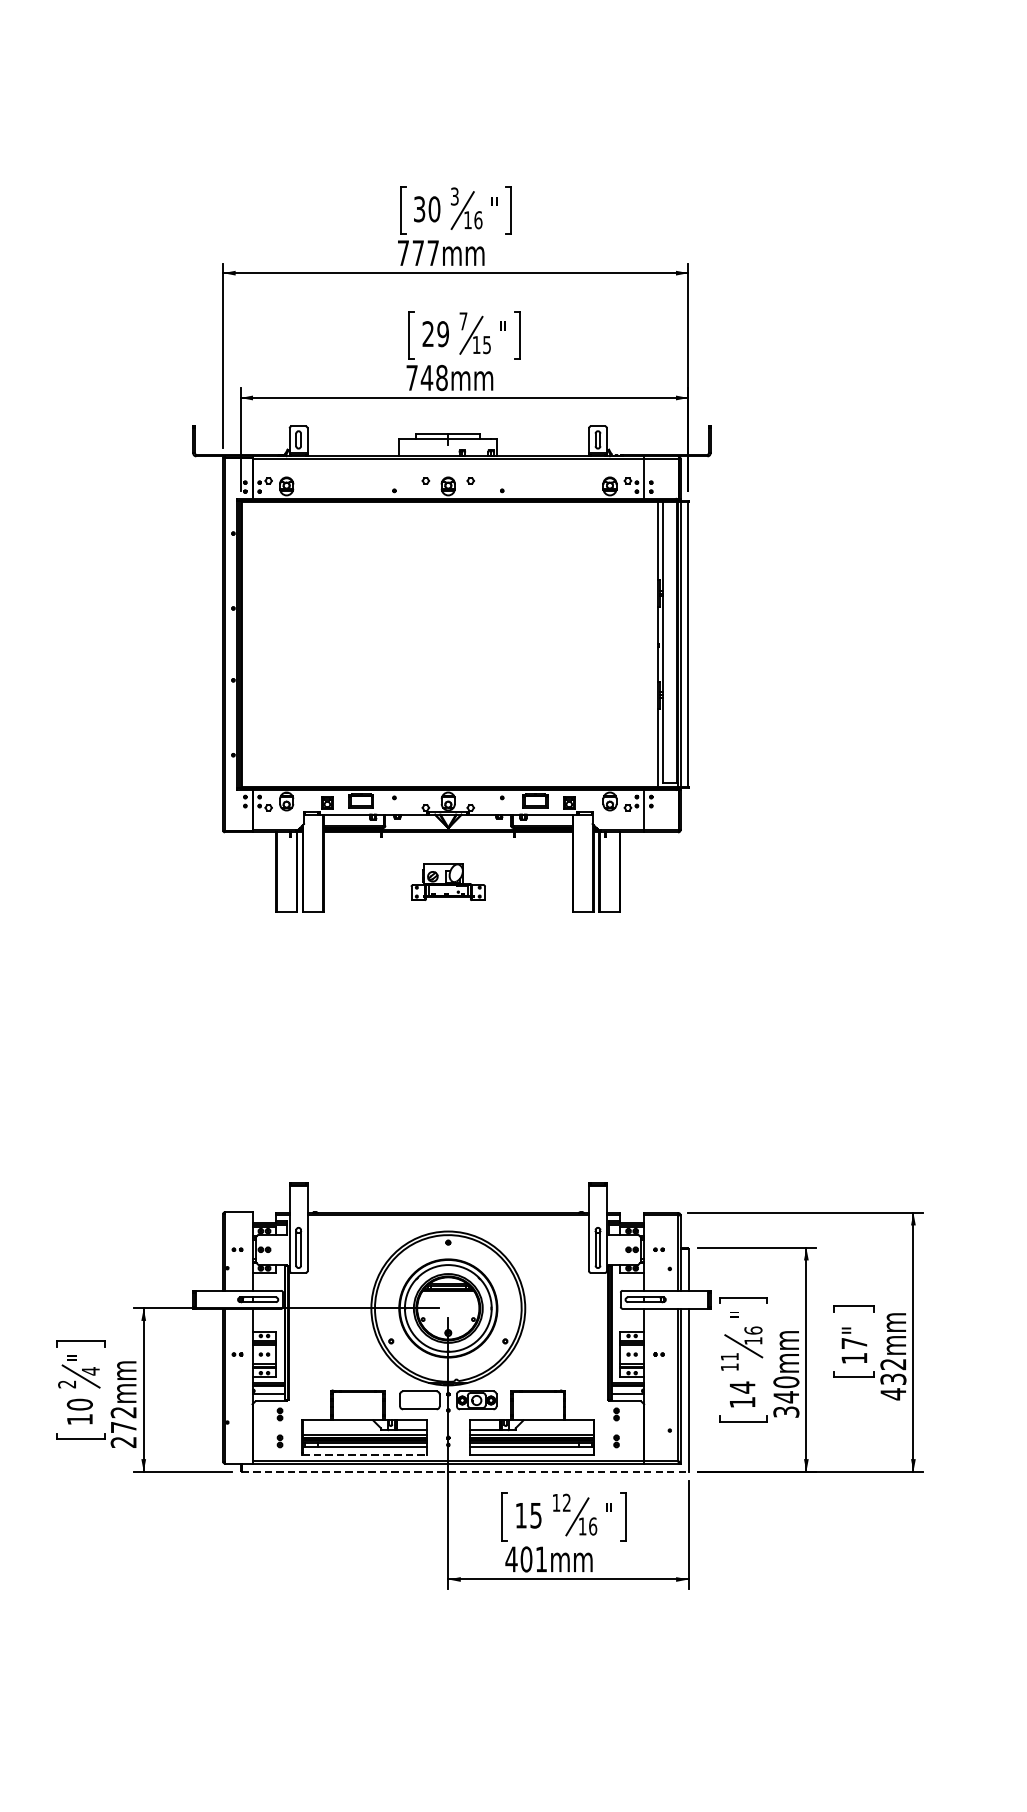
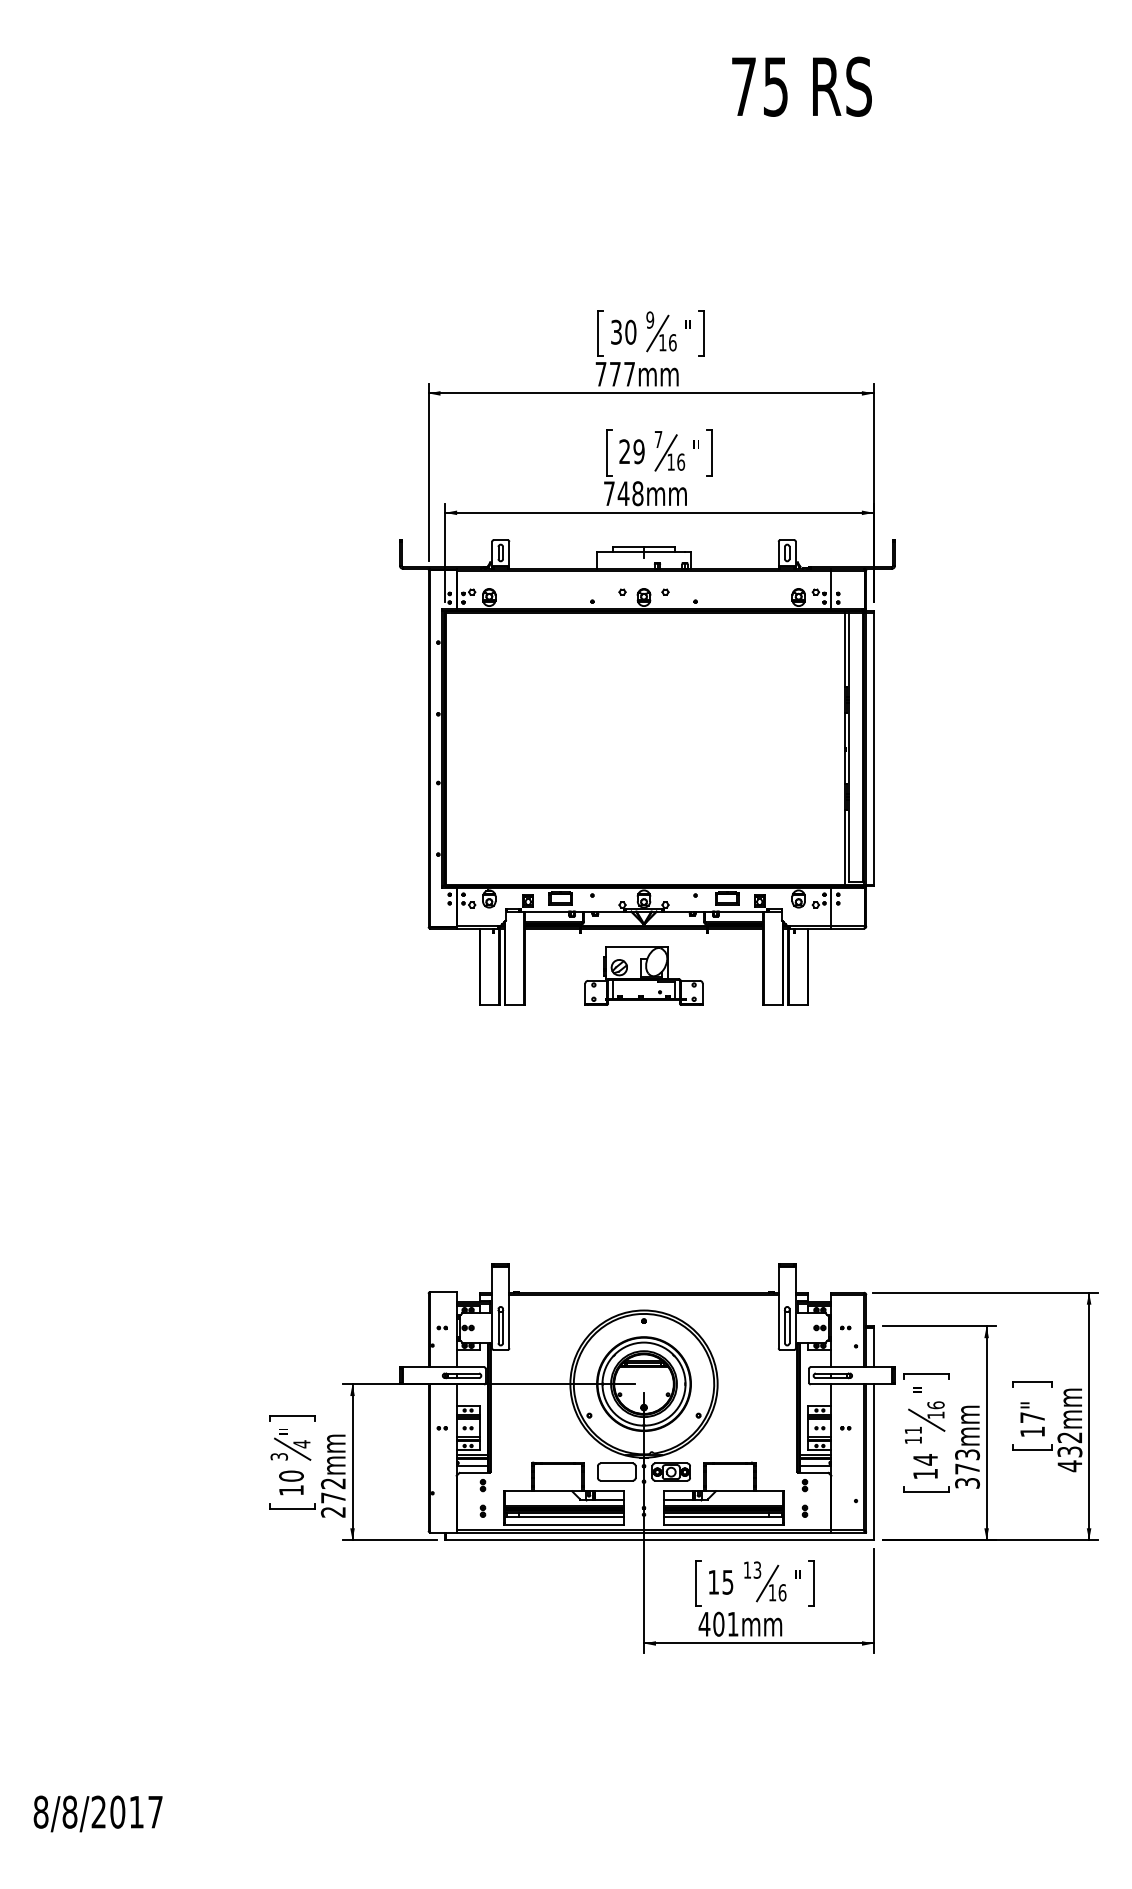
text: (455, 195) -> (650, 319), 3 -> 9
text: (487, 344) -> (681, 461), 15 -> 16
part: (447, 881) -> (643, 975), size x1.67
text: (67, 1384) -> (279, 1456), 2 -> 3
text: (786, 1390) -> (967, 1462), 340mm -> 373mm
line: (364, 1455) -> (563, 1524), dashed -> solid
line: (465, 1471) -> (660, 1540), dashed -> solid
text: (566, 1502) -> (757, 1569), 12 -> 13

